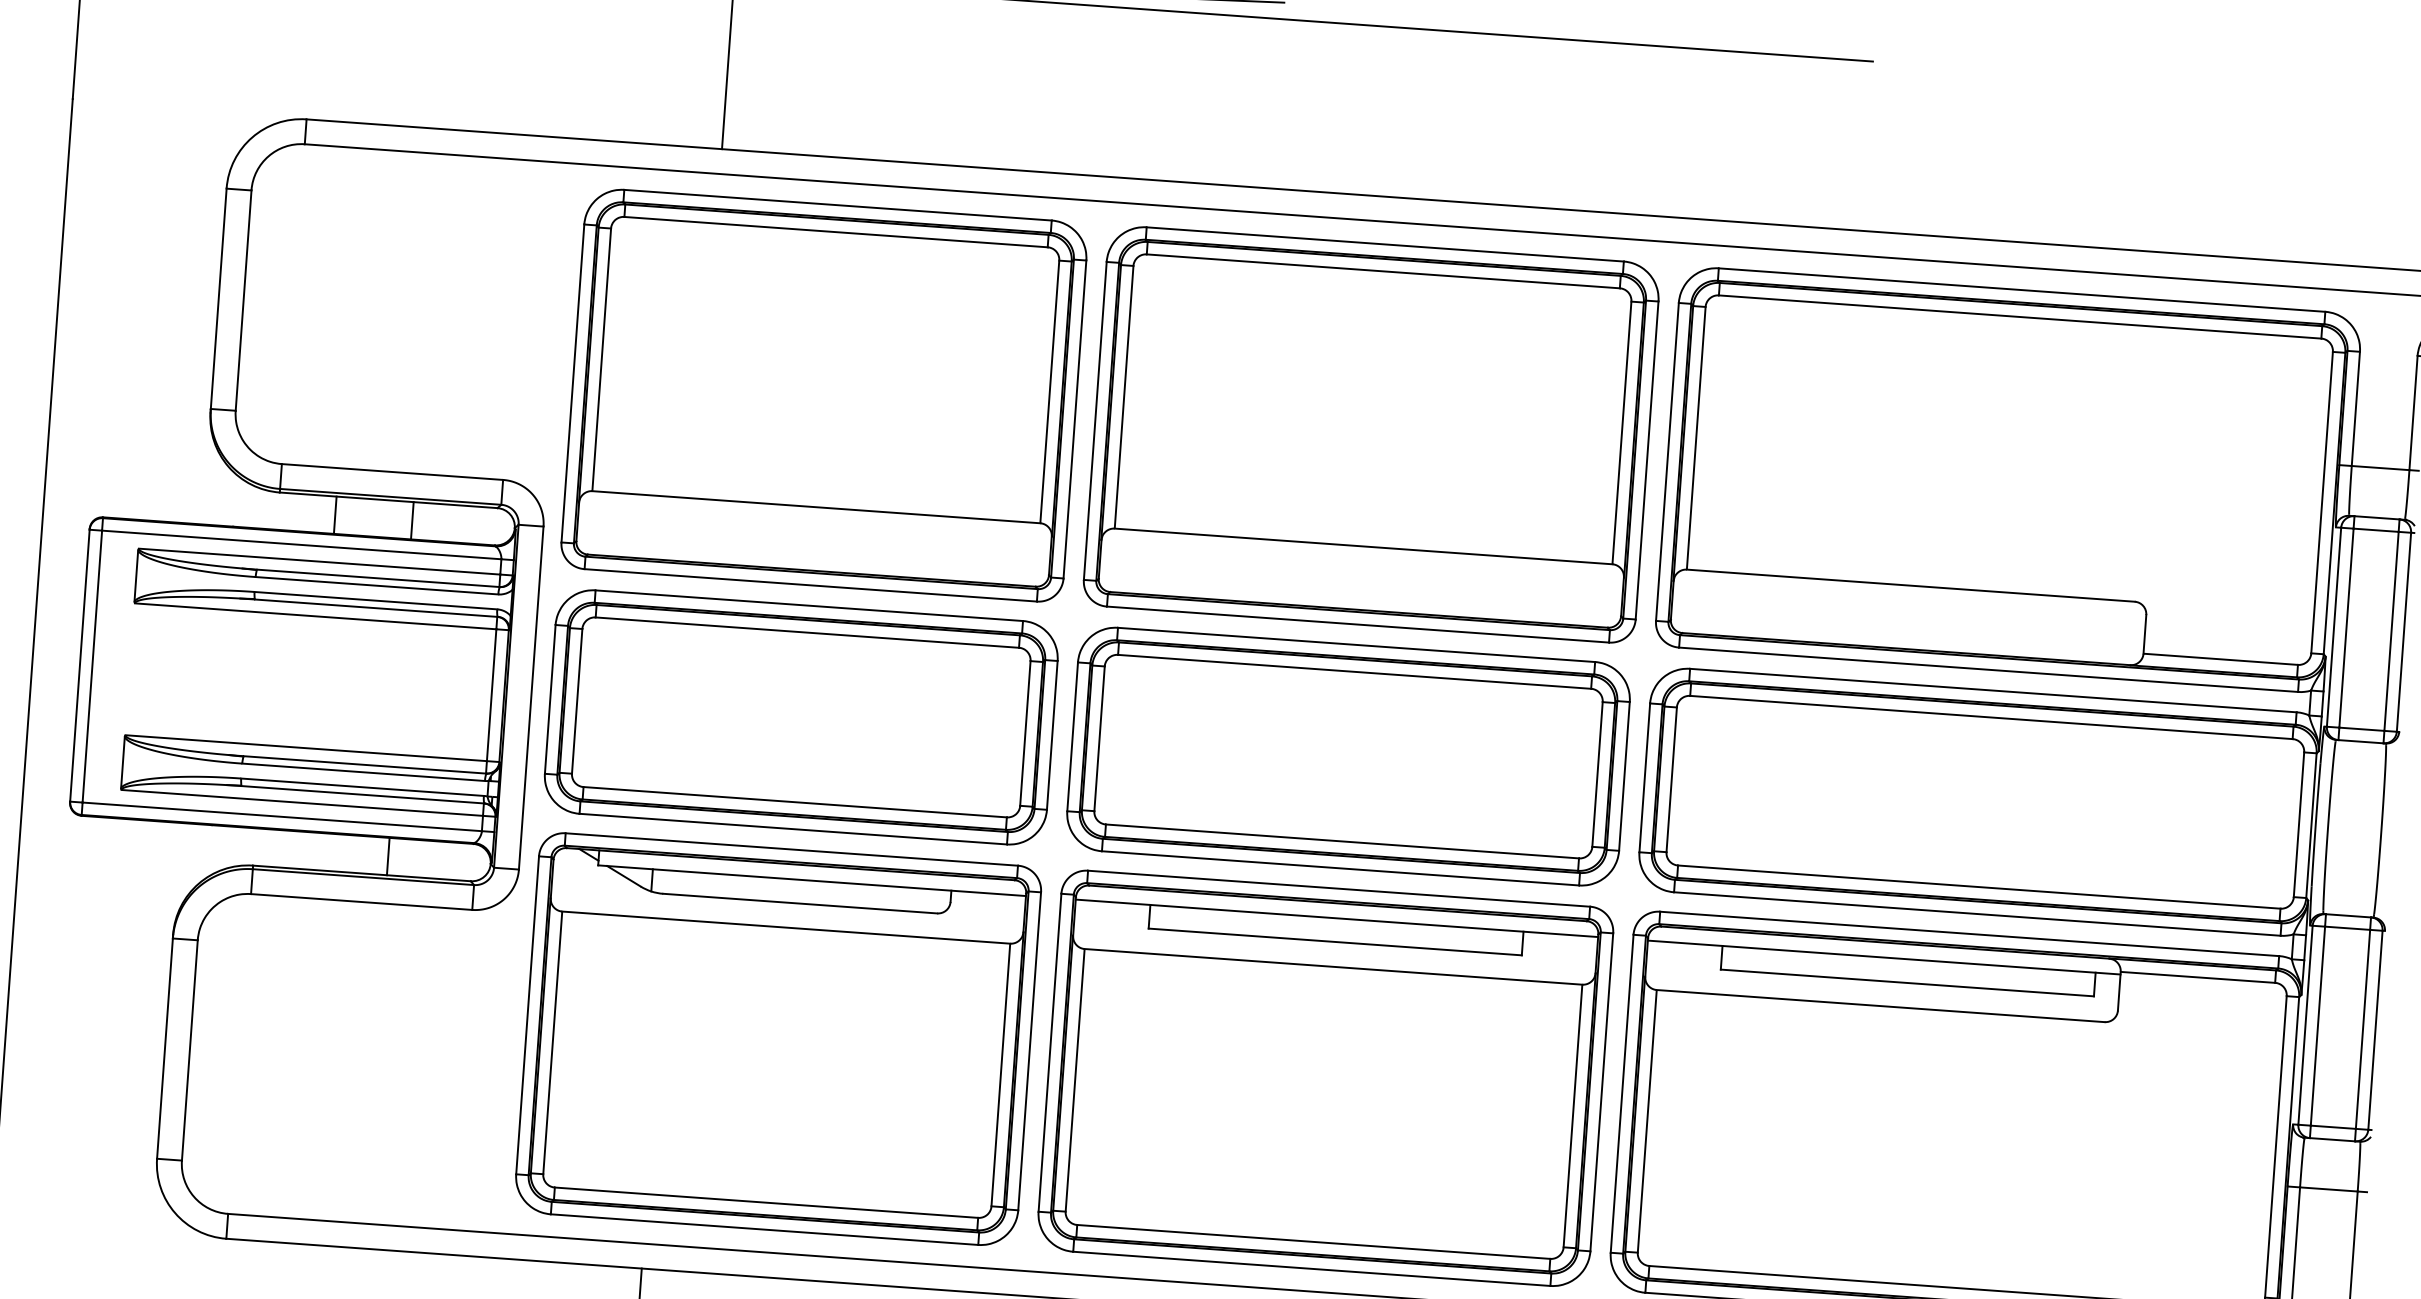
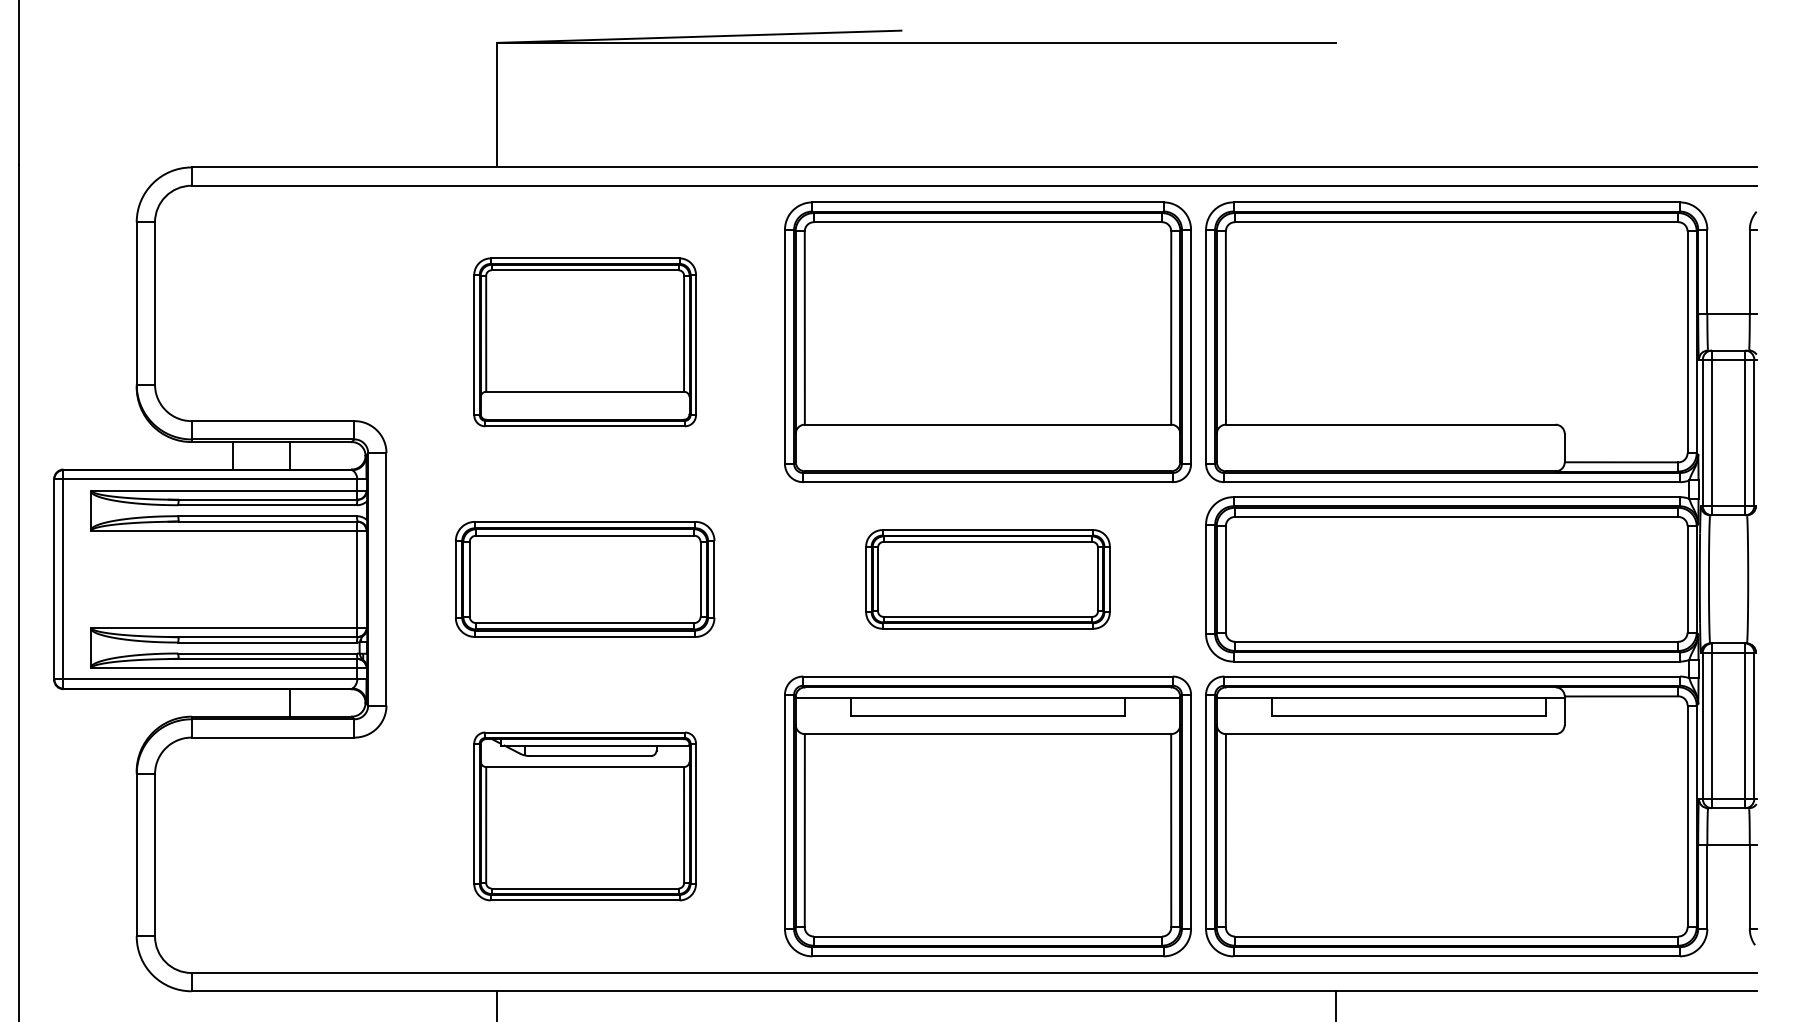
part: (823, 395) -> (584, 342), size x0.6
part: (800, 717) -> (584, 579), size x0.7
part: (1347, 756) -> (987, 579), size x0.6
part: (777, 1039) -> (584, 816), size x0.6

